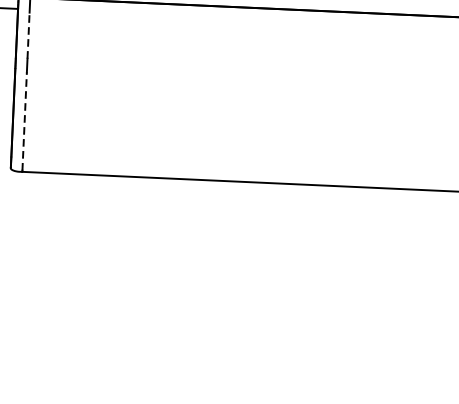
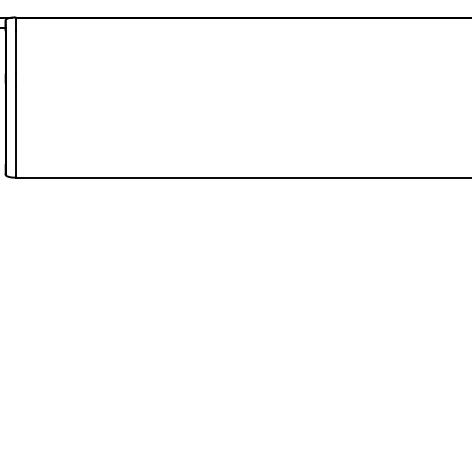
line: (28, 34) -> (16, 51), dashed -> solid
line: (24, 120) -> (16, 130), dashed -> solid

